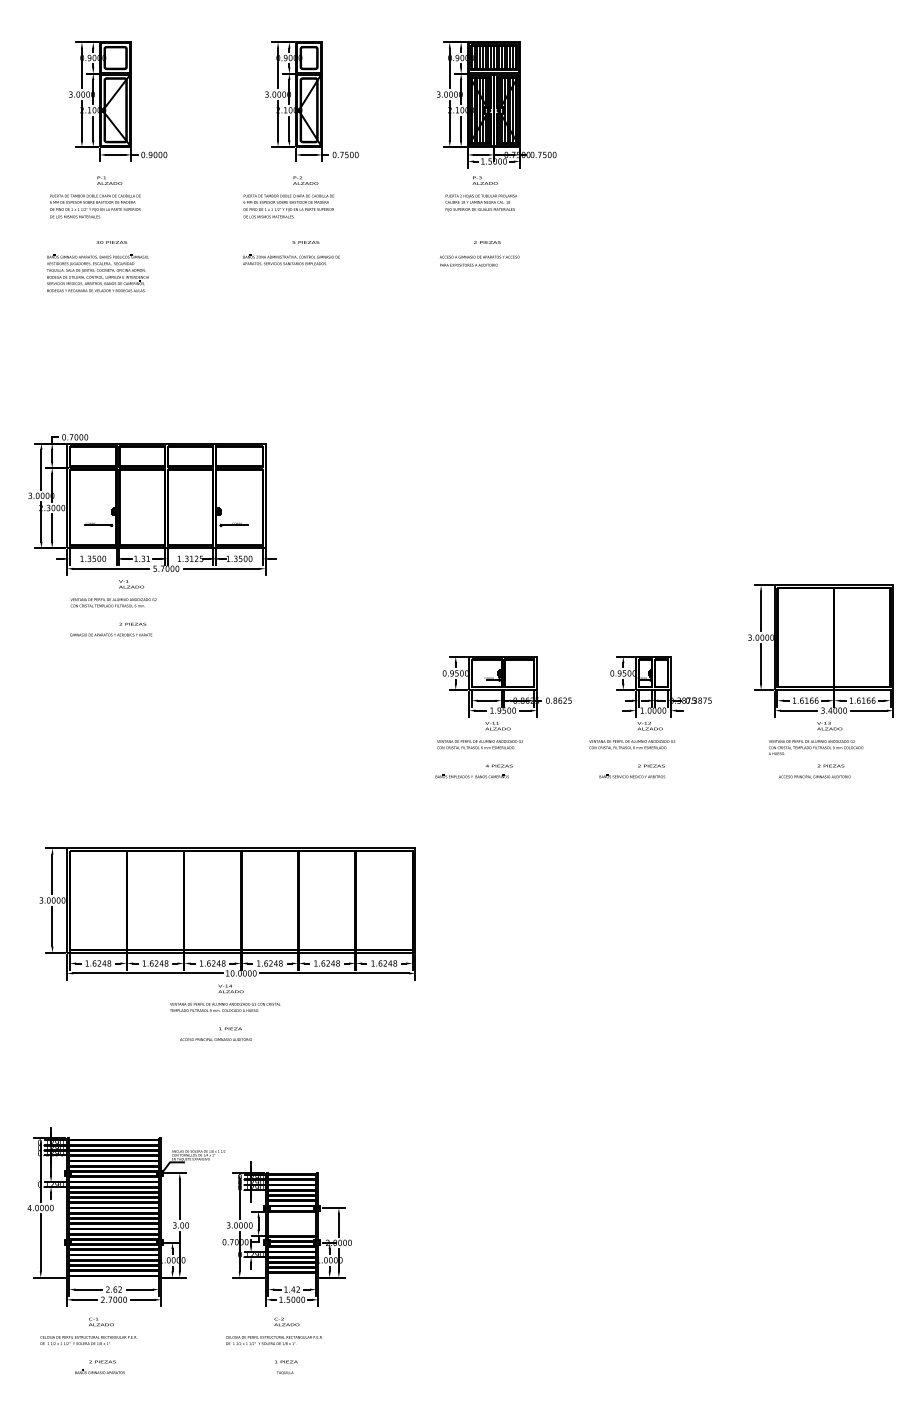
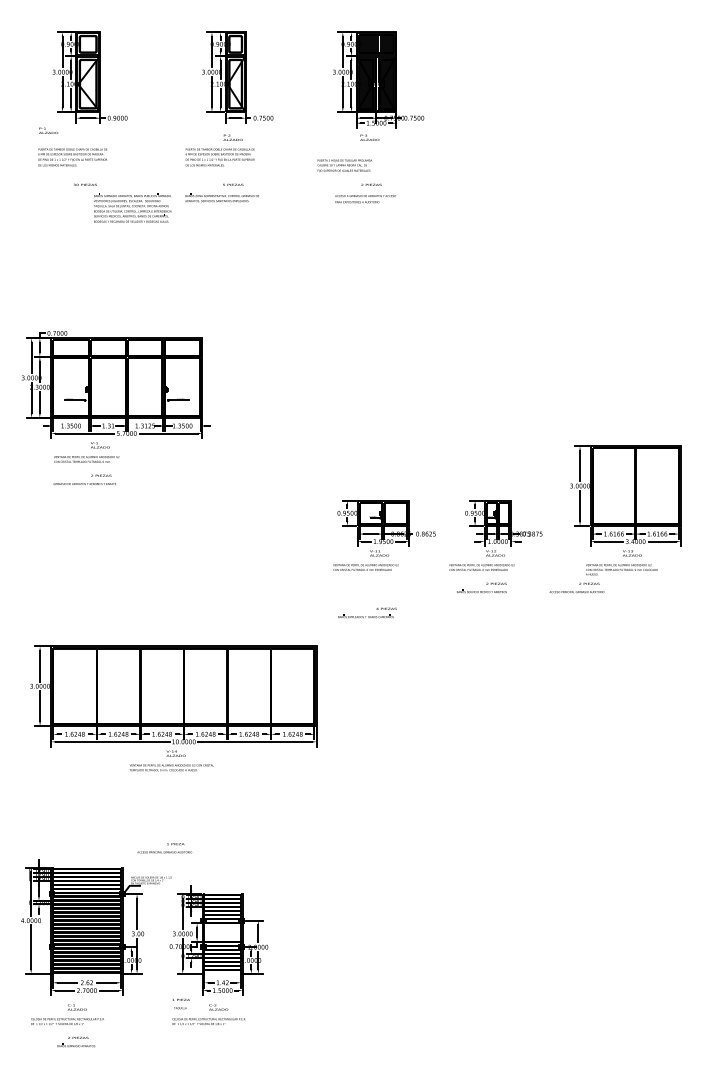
text: (109, 180) -> (48, 130), moved
text: (480, 202) -> (344, 165), moved
part: (97, 272) -> (132, 207), moved
part: (474, 770) -> (367, 612), moved
text: (814, 770) -> (576, 587), moved
text: (215, 1034) -> (164, 848), moved
text: (286, 1366) -> (181, 1003), moved

